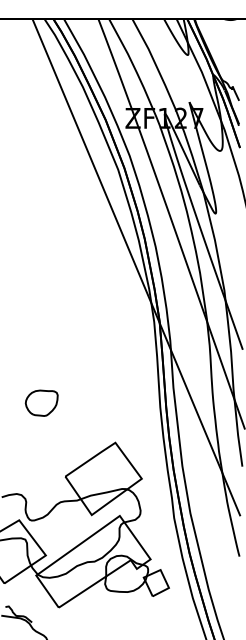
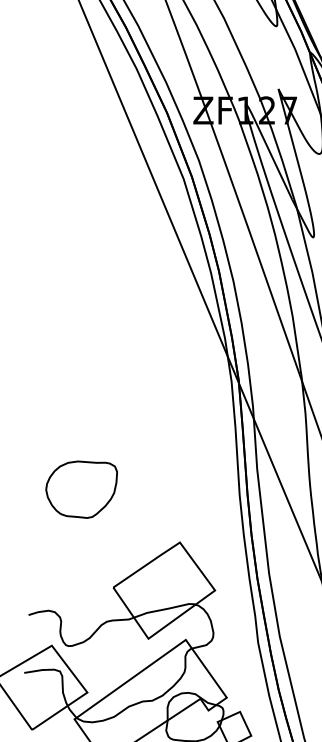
part: (41, 403) -> (81, 490), size x1.67

